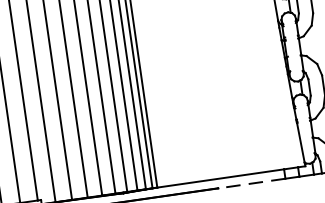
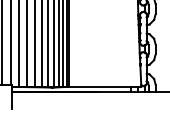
line: (249, 183) -> (113, 91), dashed -> solid

